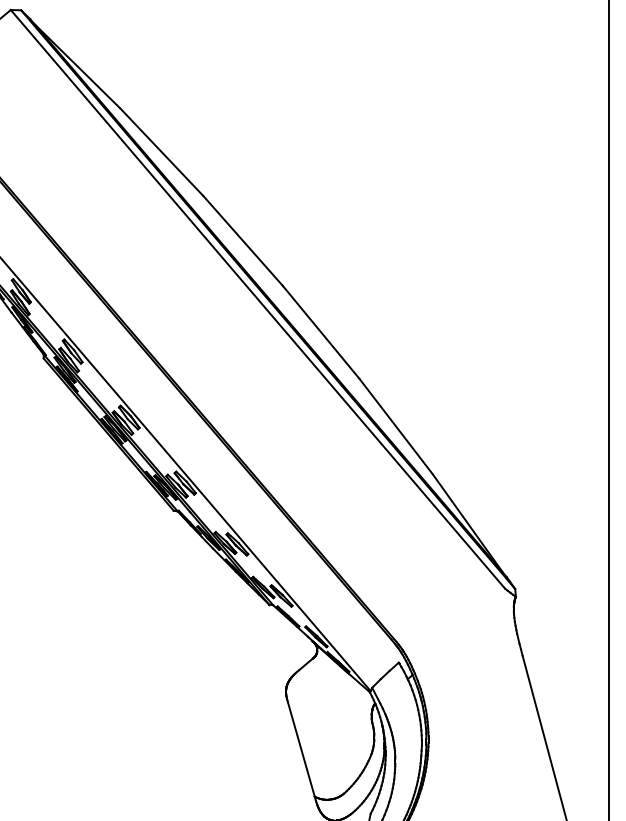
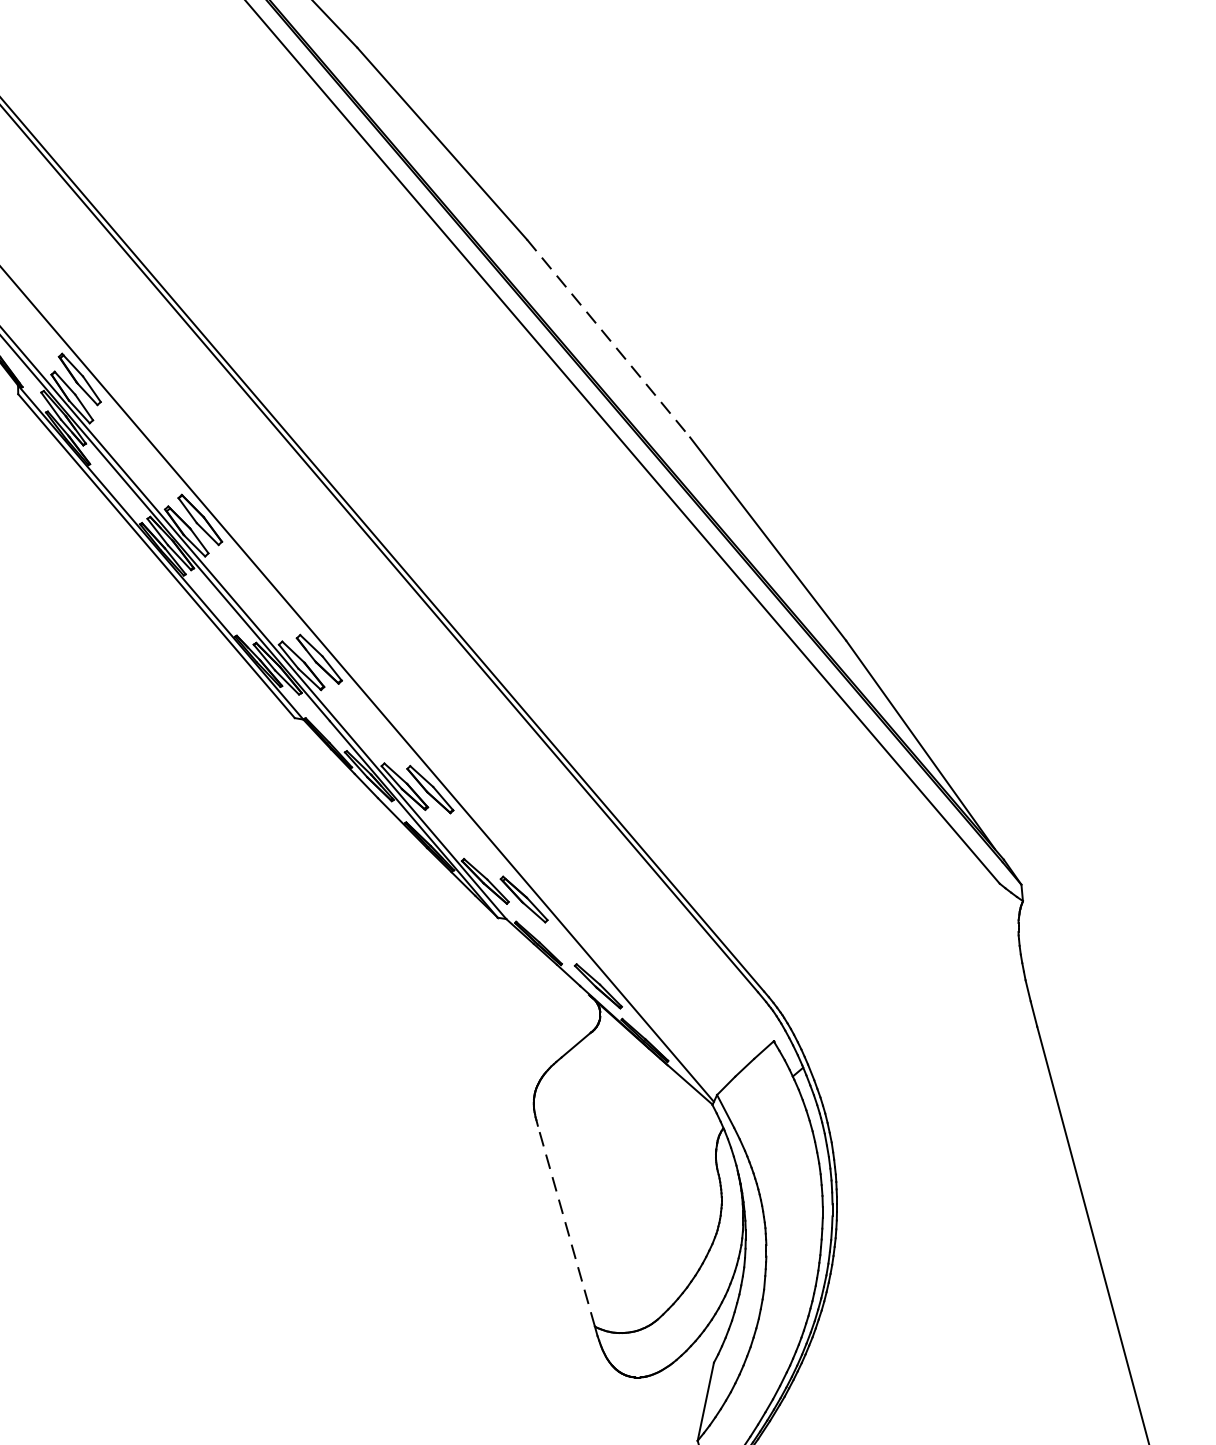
line: (321, 332) -> (609, 338), solid -> dashed
line: (301, 749) -> (566, 1226), solid -> dashed

